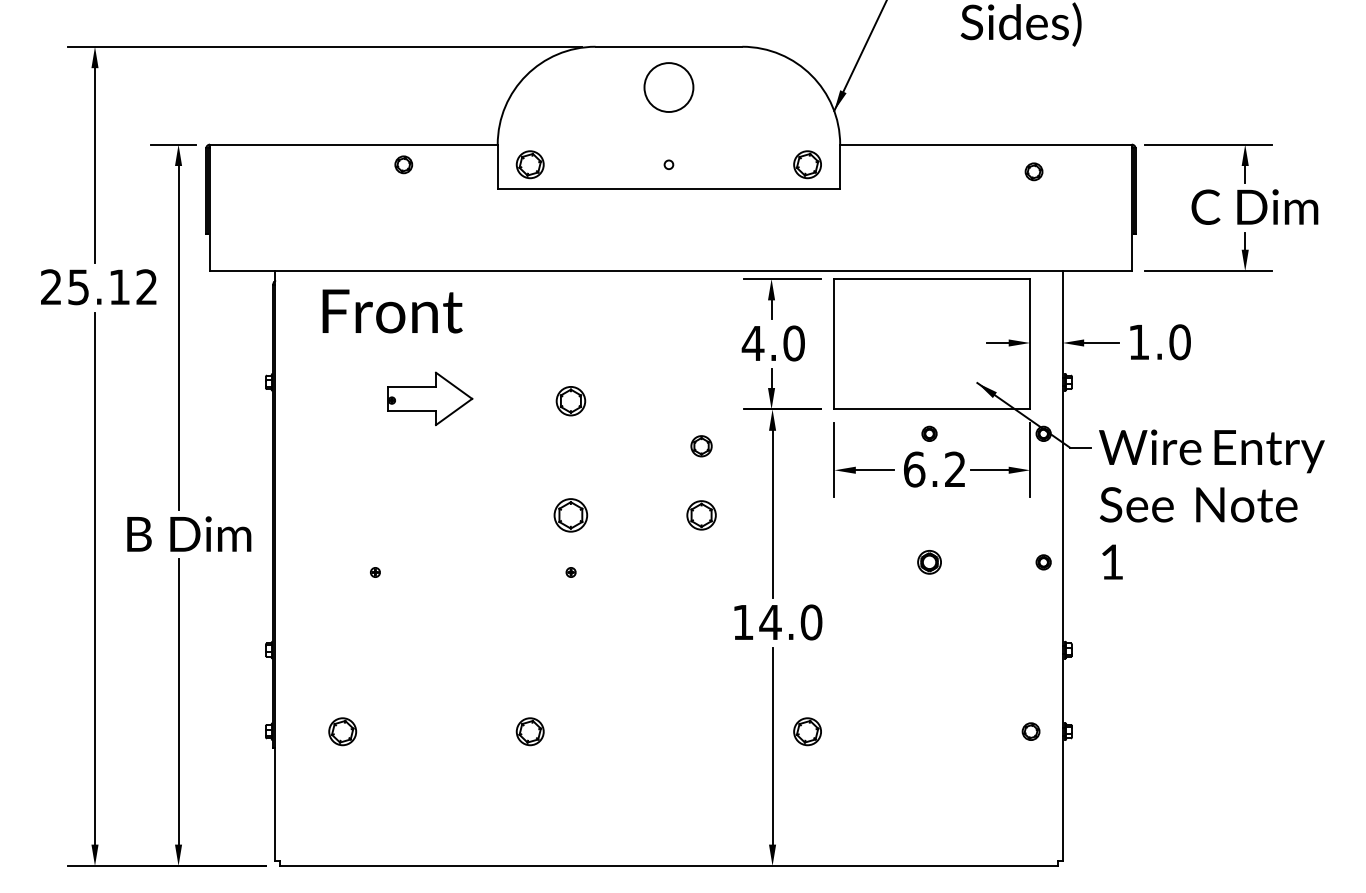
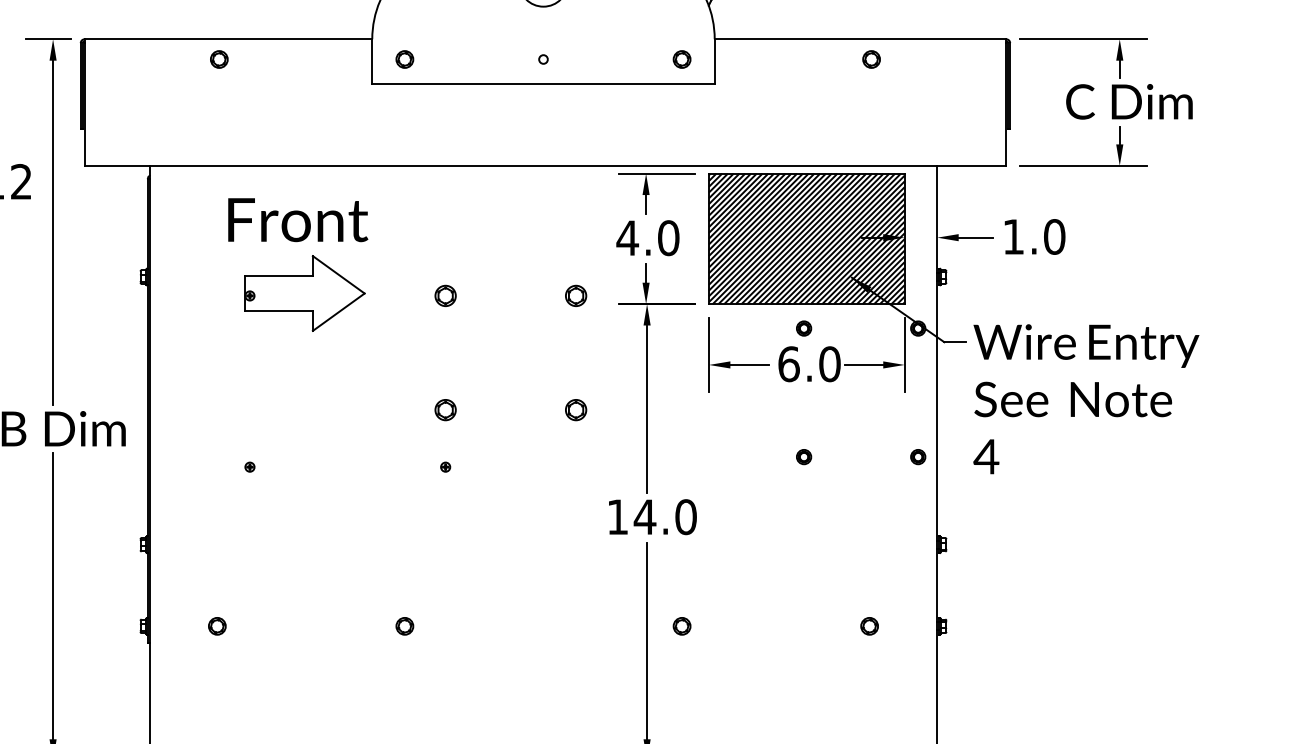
part: (403, 164) -> (219, 59), moved
part: (530, 164) -> (405, 59), size x0.62
part: (807, 164) -> (682, 59), size x0.62
part: (1033, 171) -> (871, 59), moved
text: (392, 311) -> (298, 220), moved
hatch: (932, 343) -> (807, 238), added
part: (430, 398) -> (305, 293), size x1.43
part: (571, 401) -> (446, 296), size x0.71
part: (701, 446) -> (576, 296), moved
text: (955, 469) -> (830, 364), 6.2 -> 6.0
part: (571, 515) -> (446, 410), size x0.62
part: (701, 515) -> (576, 410), size x0.71
text: (1111, 561) -> (986, 456), 1 -> 4
part: (929, 562) -> (804, 457), size x0.62
part: (342, 731) -> (217, 626), size x0.62
part: (530, 731) -> (405, 626), size x0.62
circle: (807, 731) -> (682, 626), size x0.62
part: (1030, 731) -> (869, 626), moved

